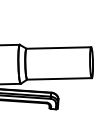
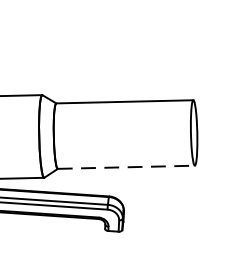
line: (60, 78) -> (128, 166), solid -> dashed

